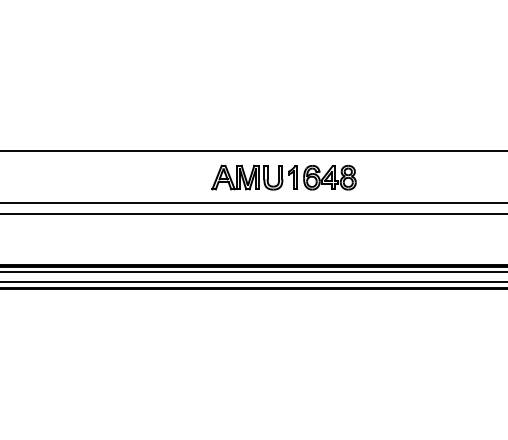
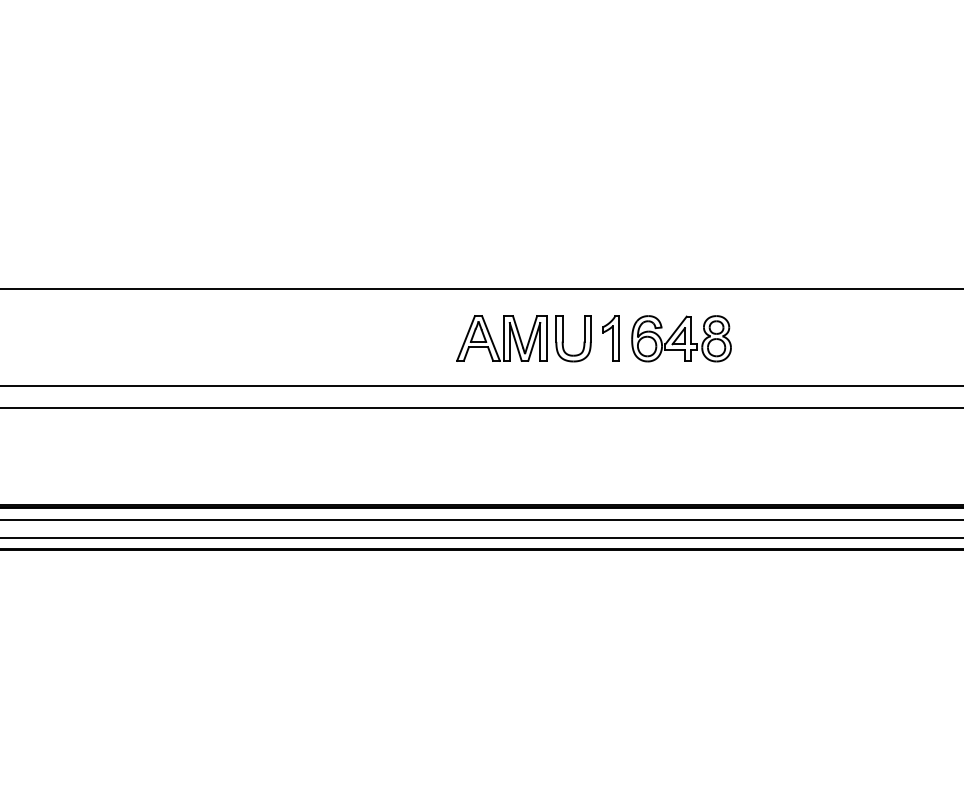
part: (283, 177) -> (592, 338), moved

